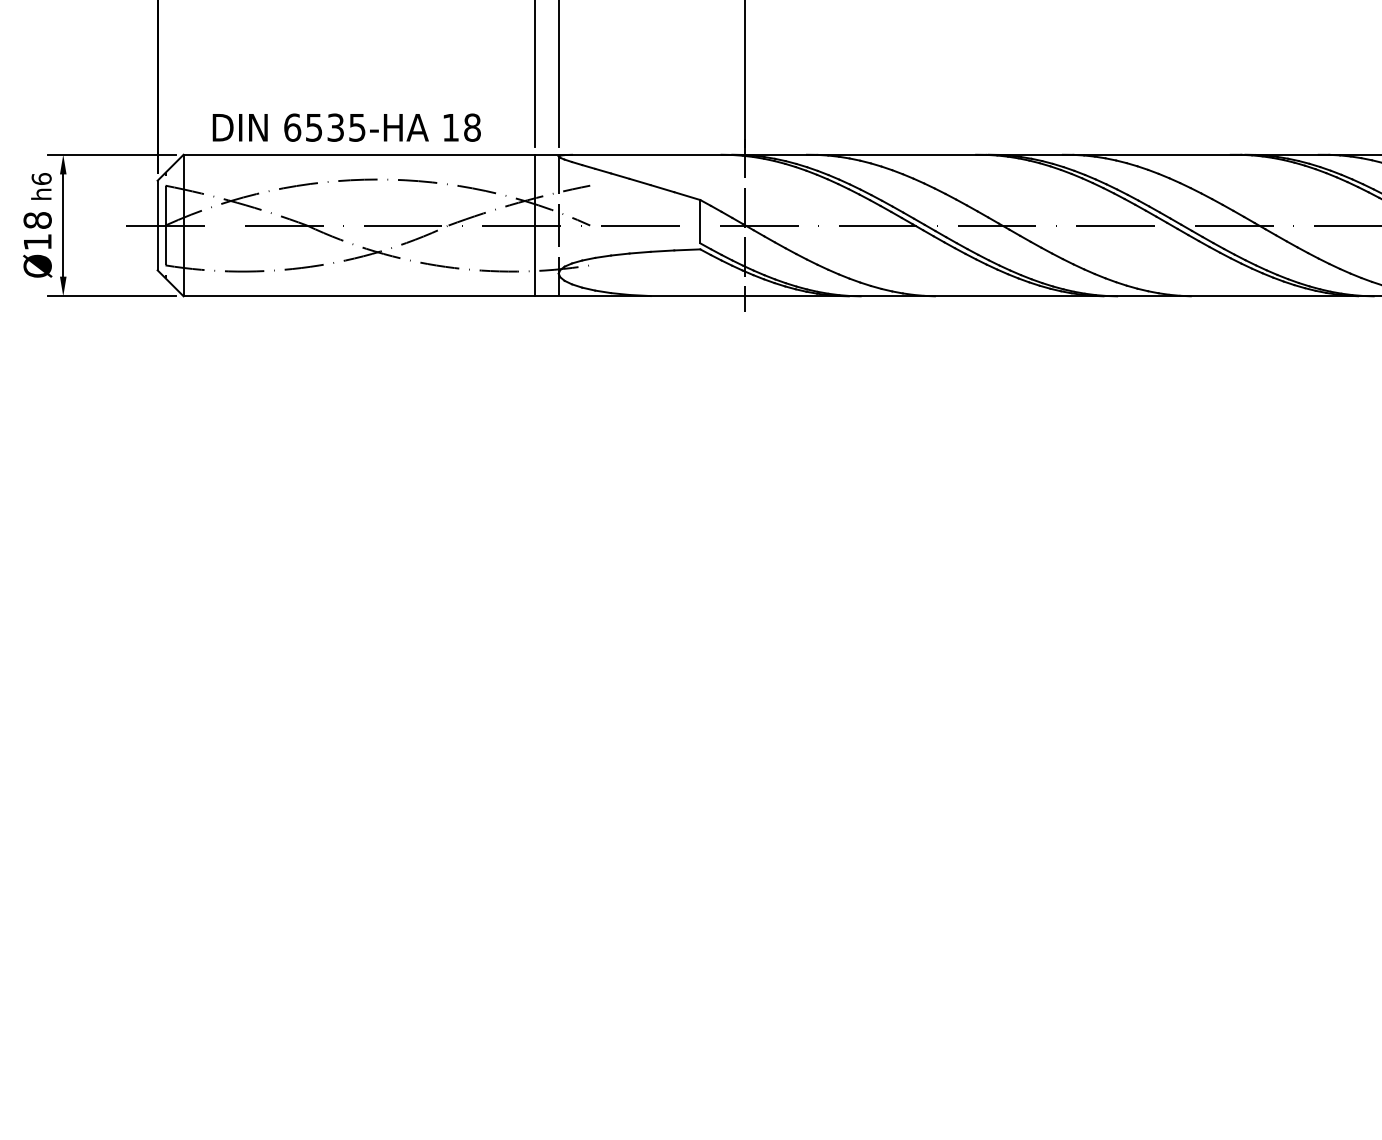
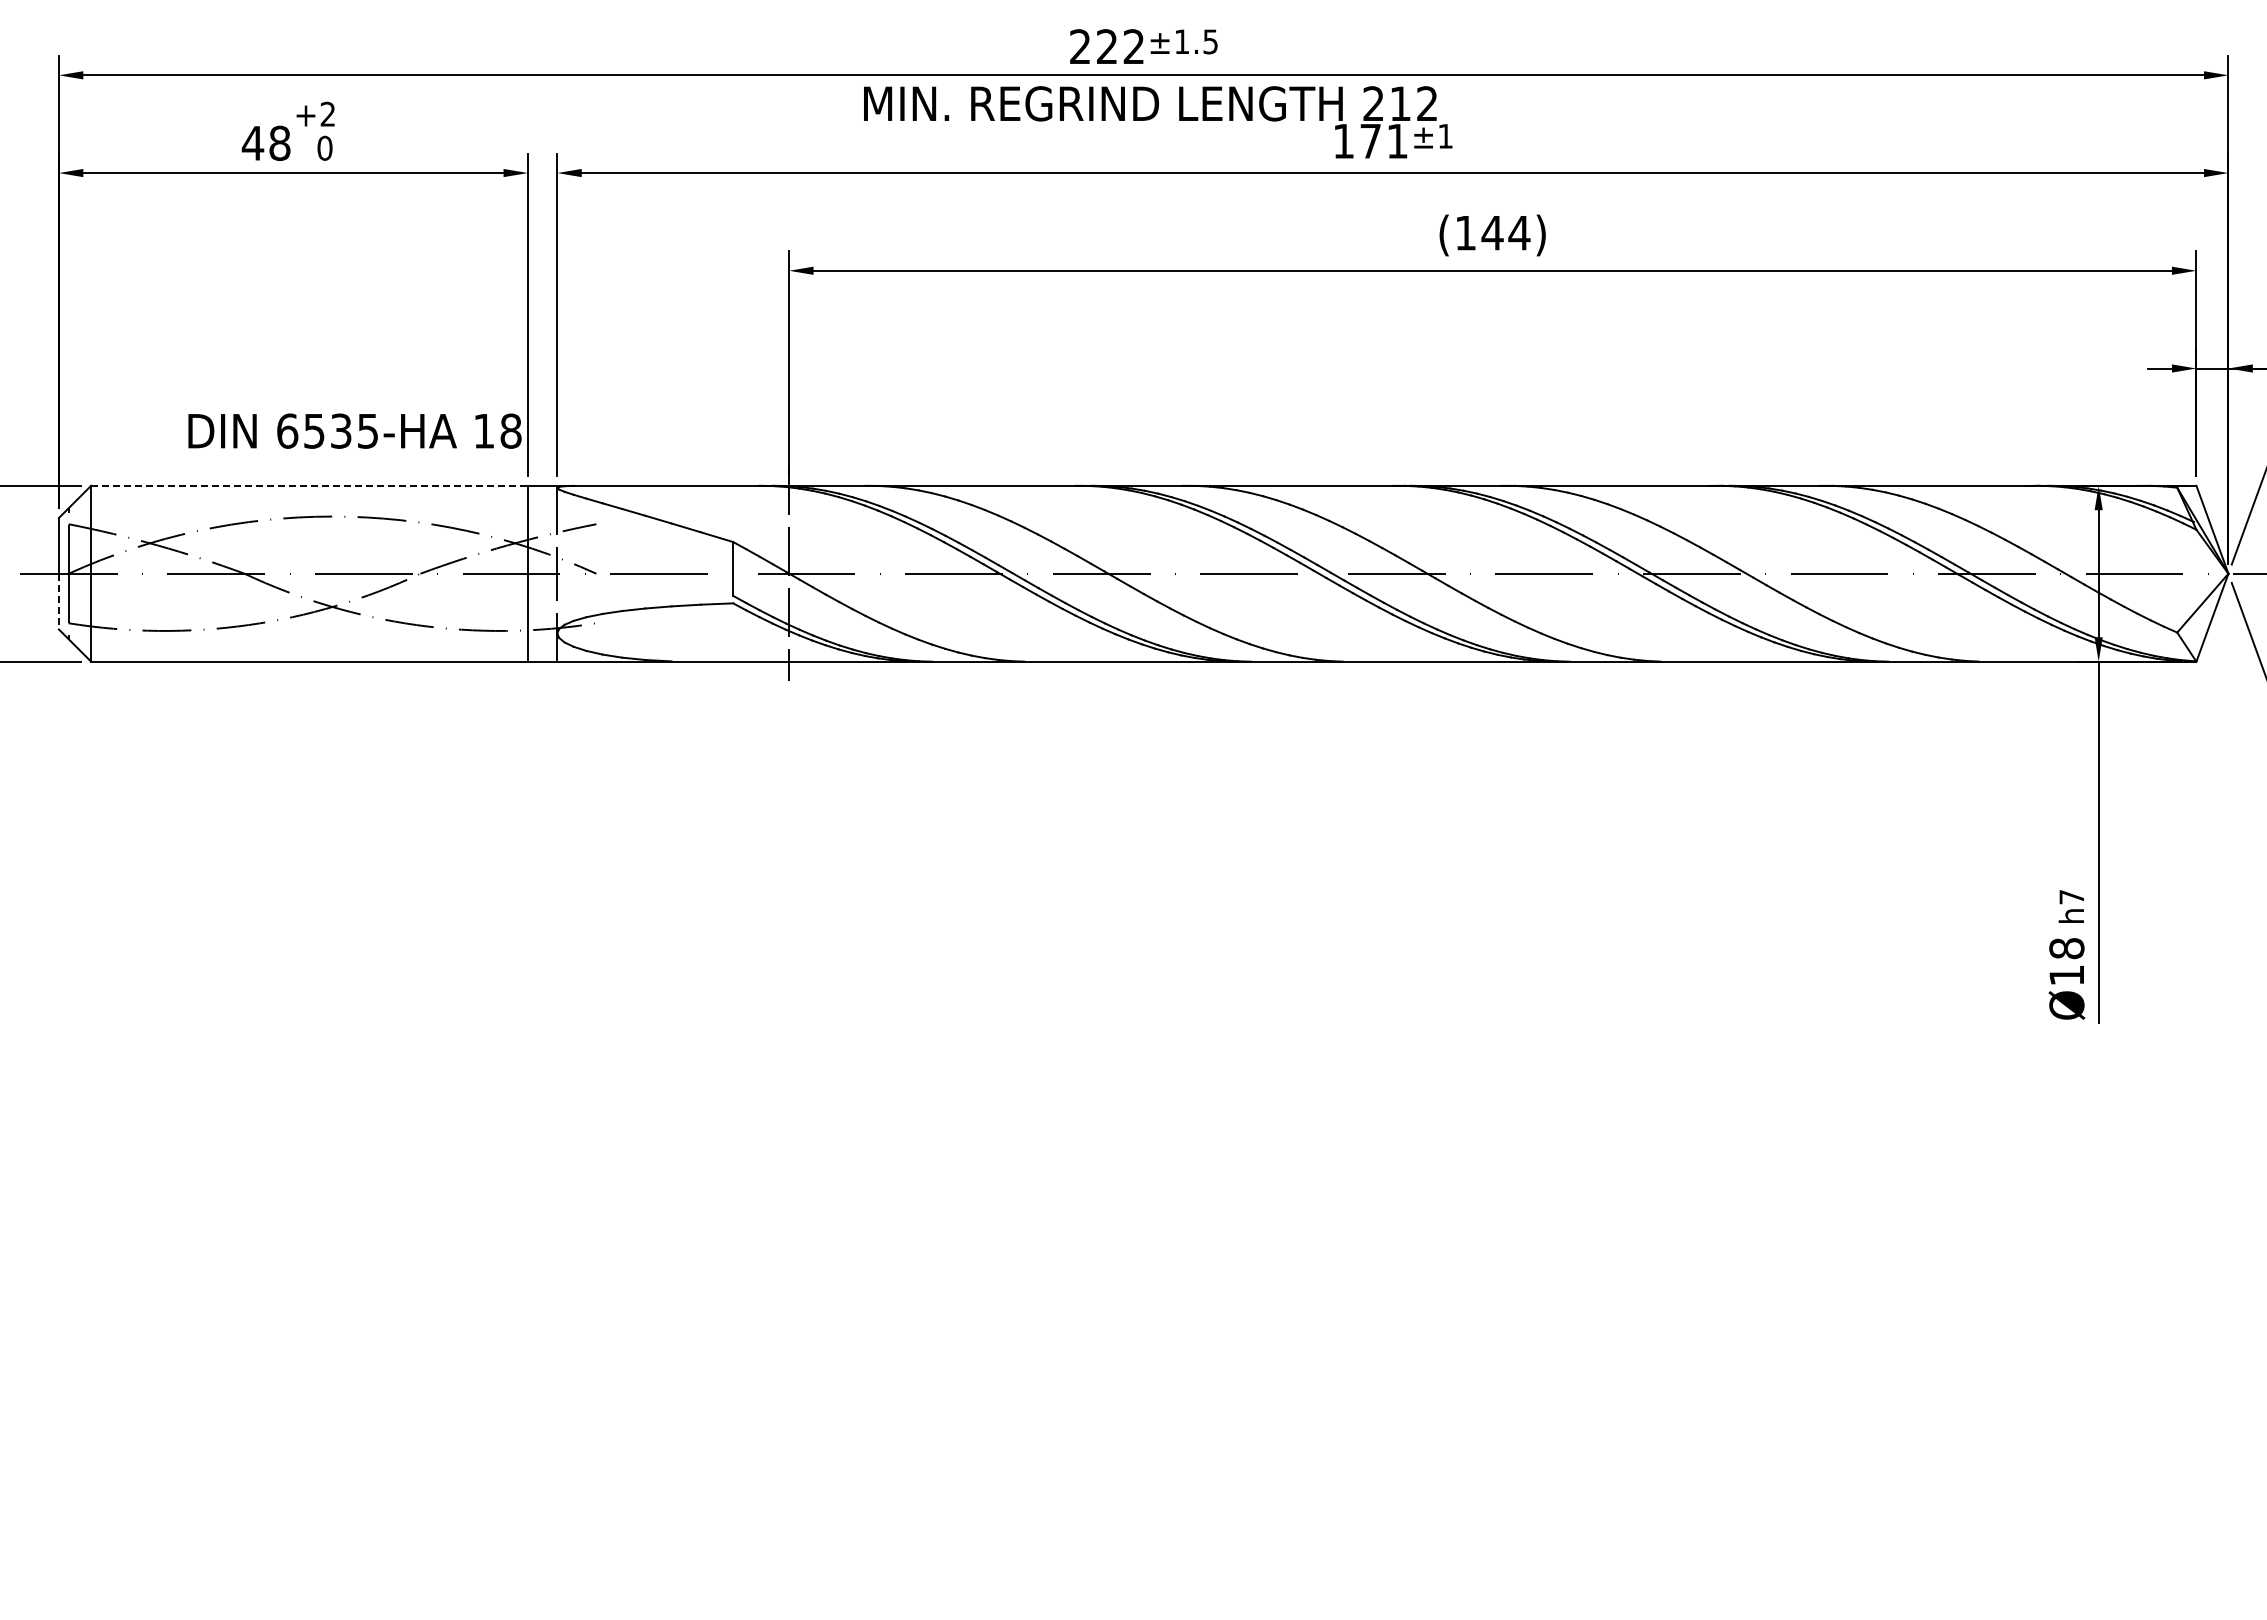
text: (346, 127) -> (354, 430), moved
line: (360, 154) -> (310, 485), solid -> dashed
line: (157, 247) -> (58, 601), solid -> dashed

